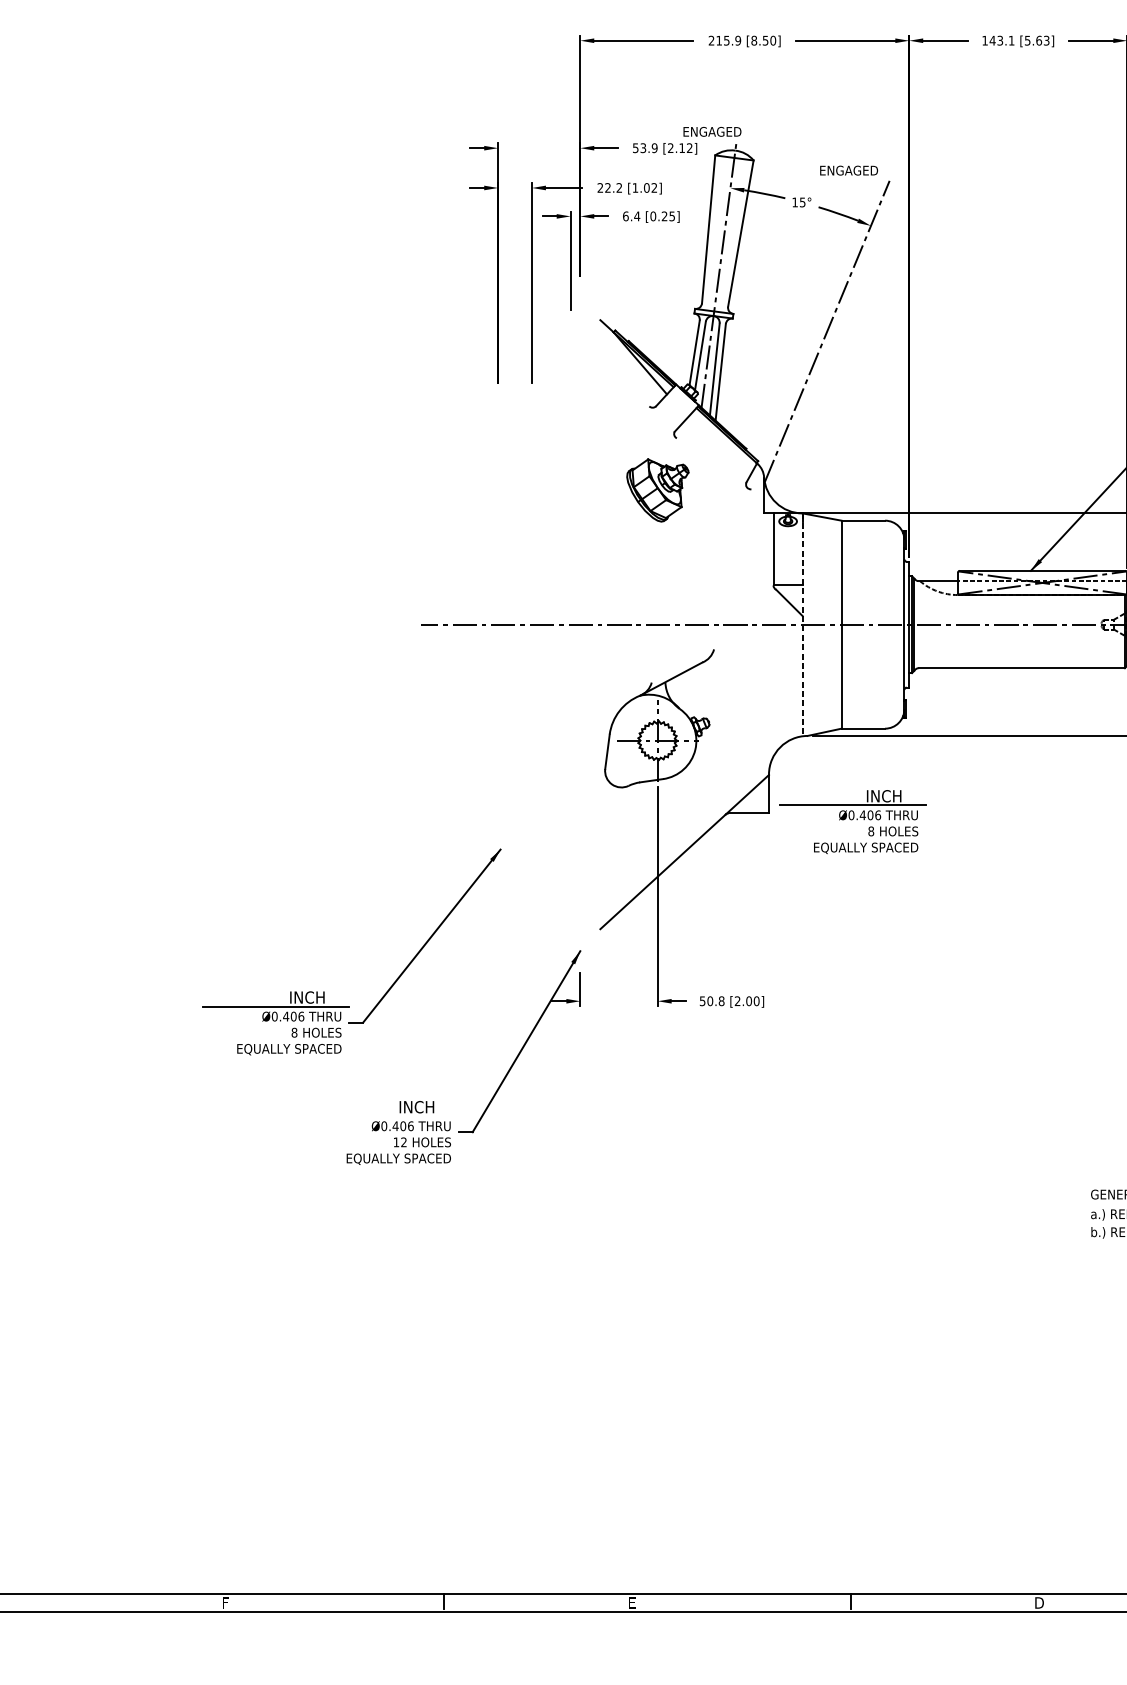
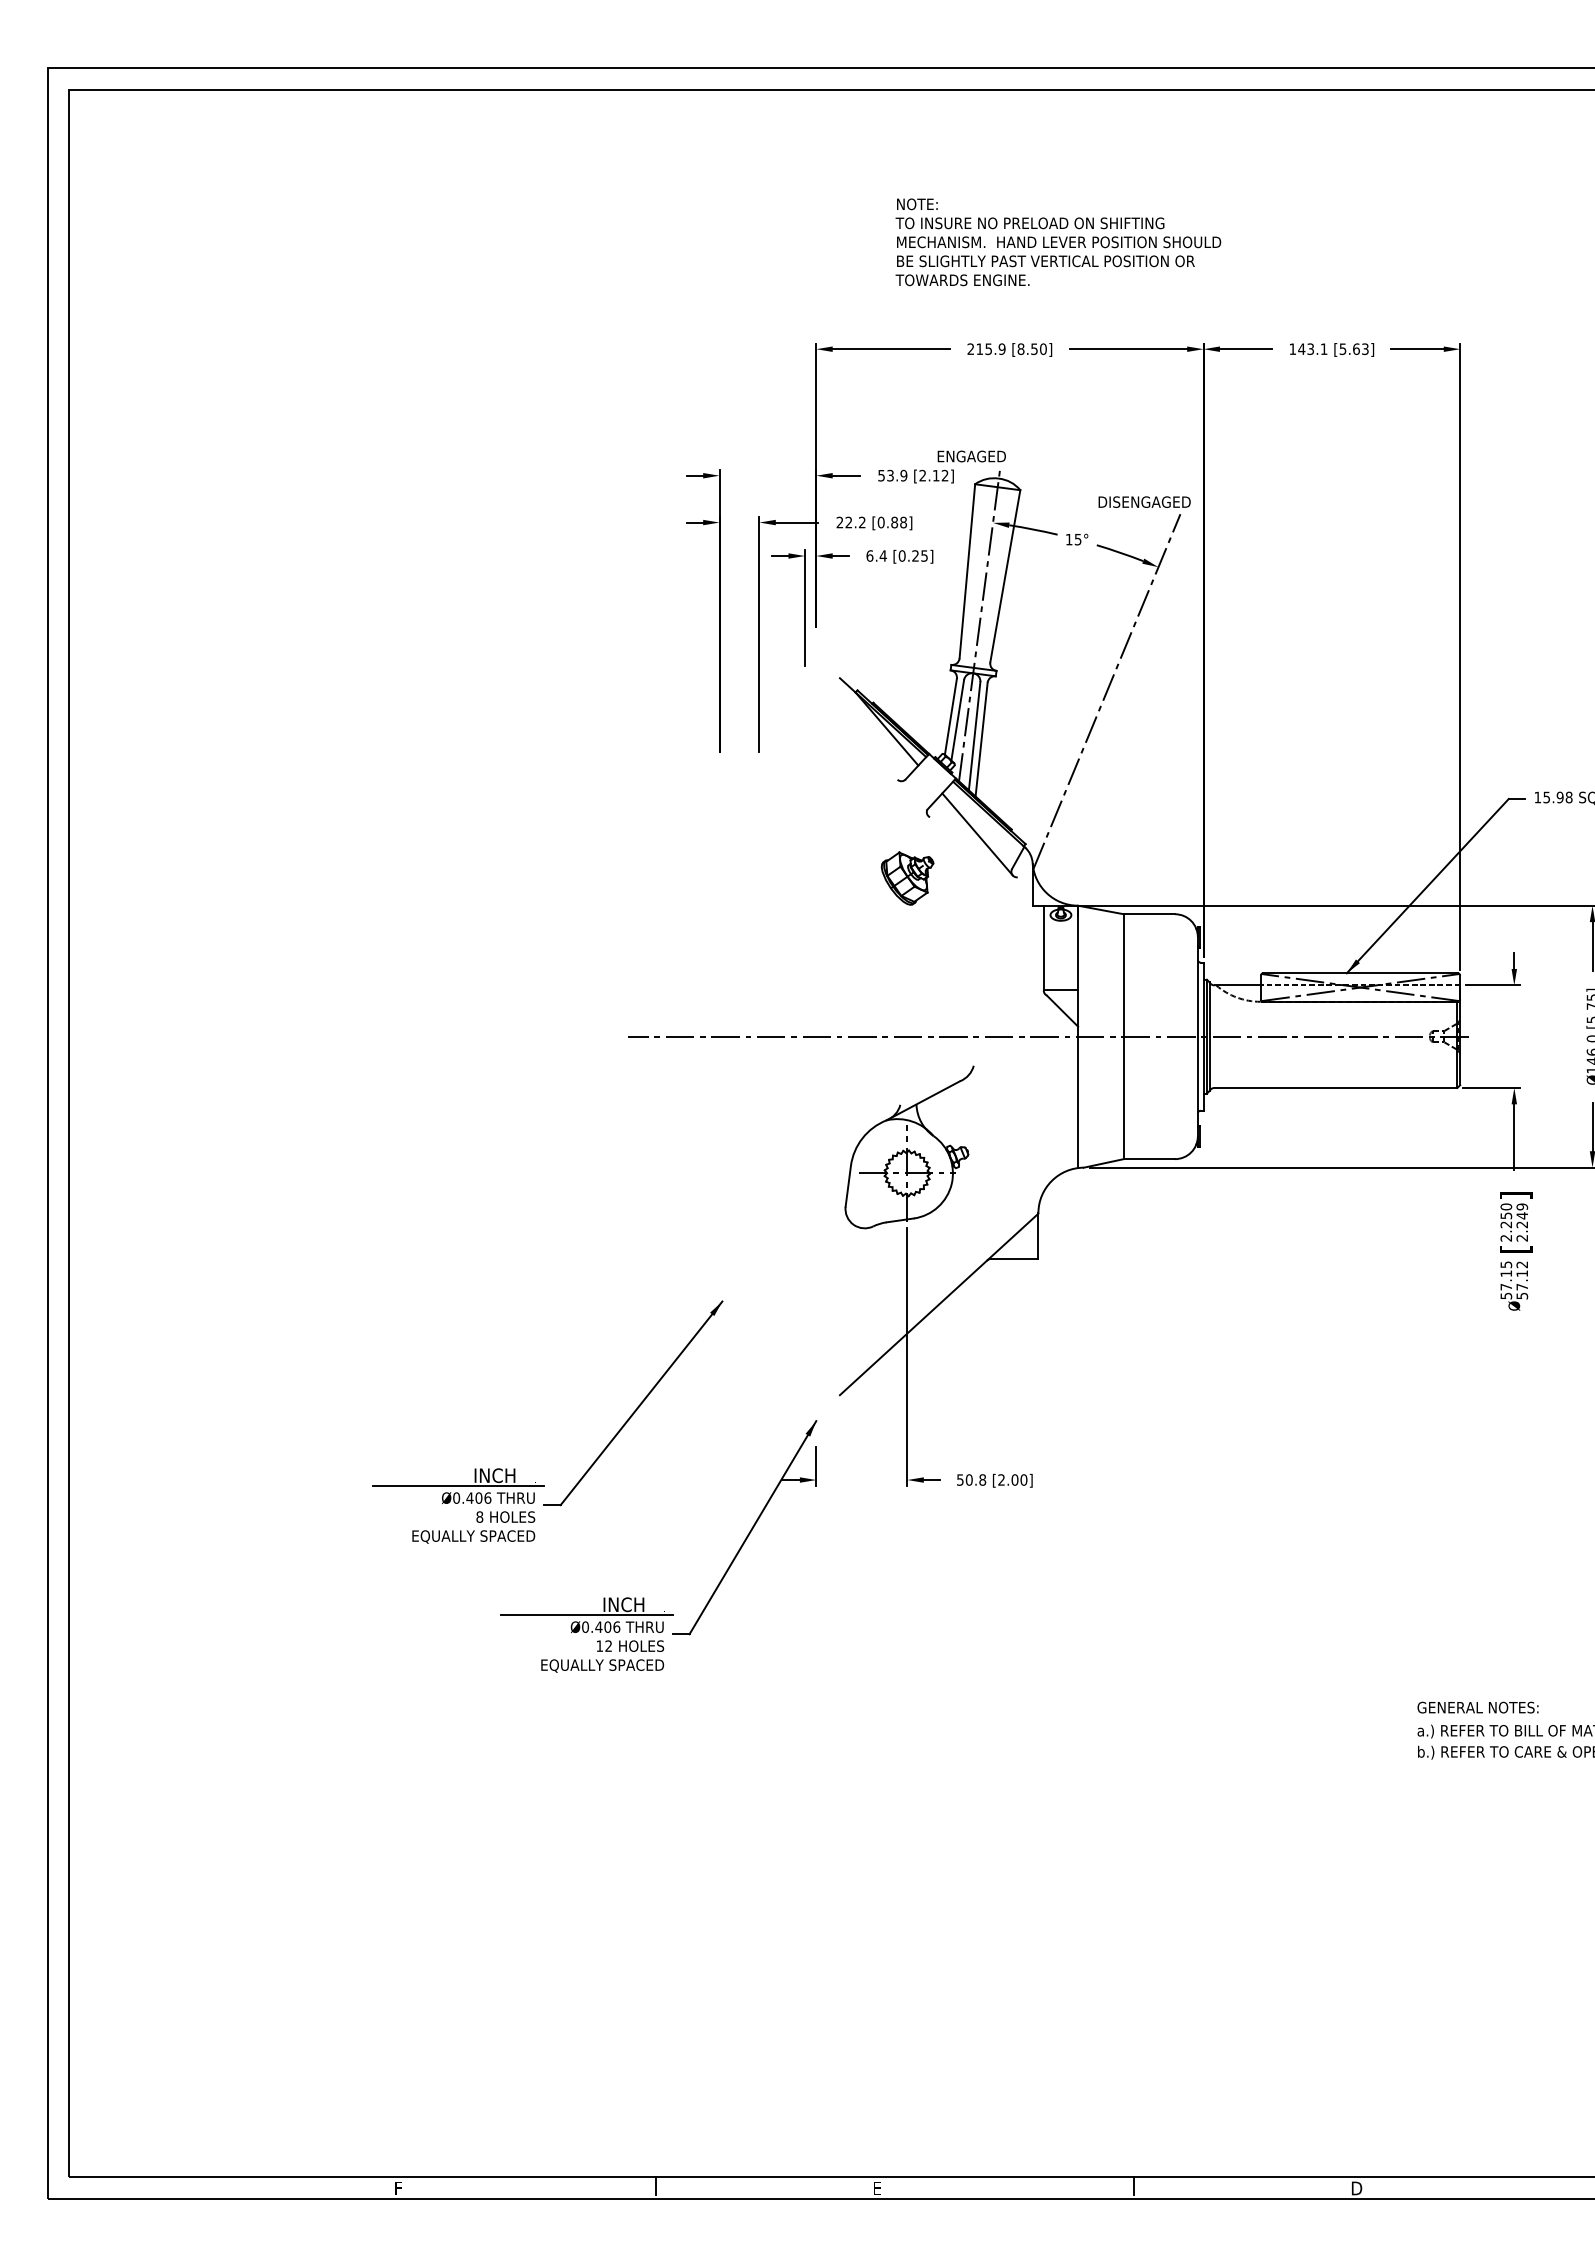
text: (859, 170) -> (1145, 501), ENGAGED -> DISENGAGED
text: (644, 187) -> (891, 522), [1.02] -> [0.88]
line: (717, 452) -> (977, 834), added
part: (657, 490) -> (907, 878), size x0.71
line: (803, 625) -> (1078, 1037), dashed -> solid
part: (853, 821) -> (1137, 1268), removed
line: (385, 1116) -> (587, 1615), added

